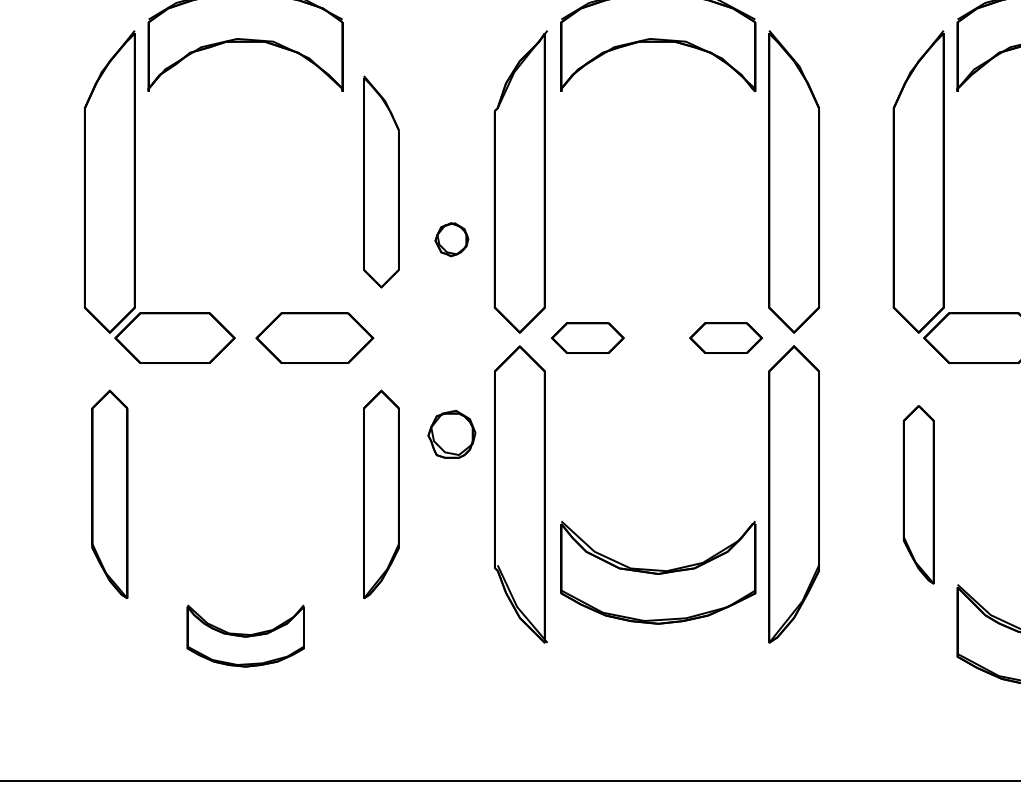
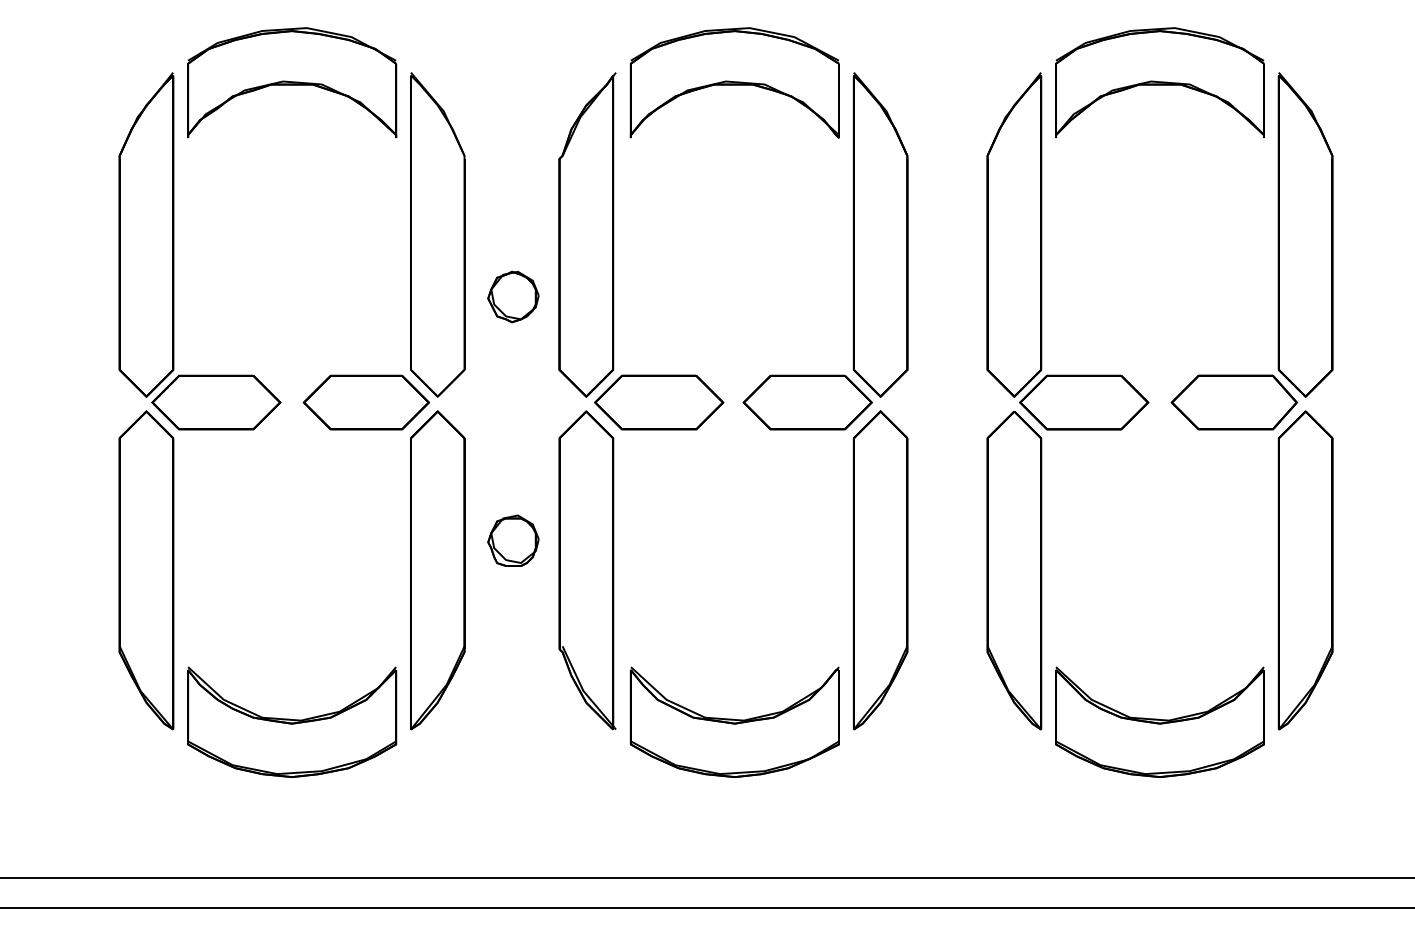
part: (381, 181) -> (437, 234), size x1.43
part: (451, 239) -> (513, 296), size x1.43
part: (588, 338) -> (659, 402), size x1.67
part: (725, 338) -> (807, 402), size x1.67
part: (451, 434) -> (513, 540), moved
part: (109, 494) -> (146, 570), size x1.43
part: (381, 494) -> (437, 570), size x1.43
part: (918, 494) -> (1014, 570), size x1.67
part: (657, 572) -> (734, 721), moved
part: (245, 635) -> (292, 721), size x1.67

